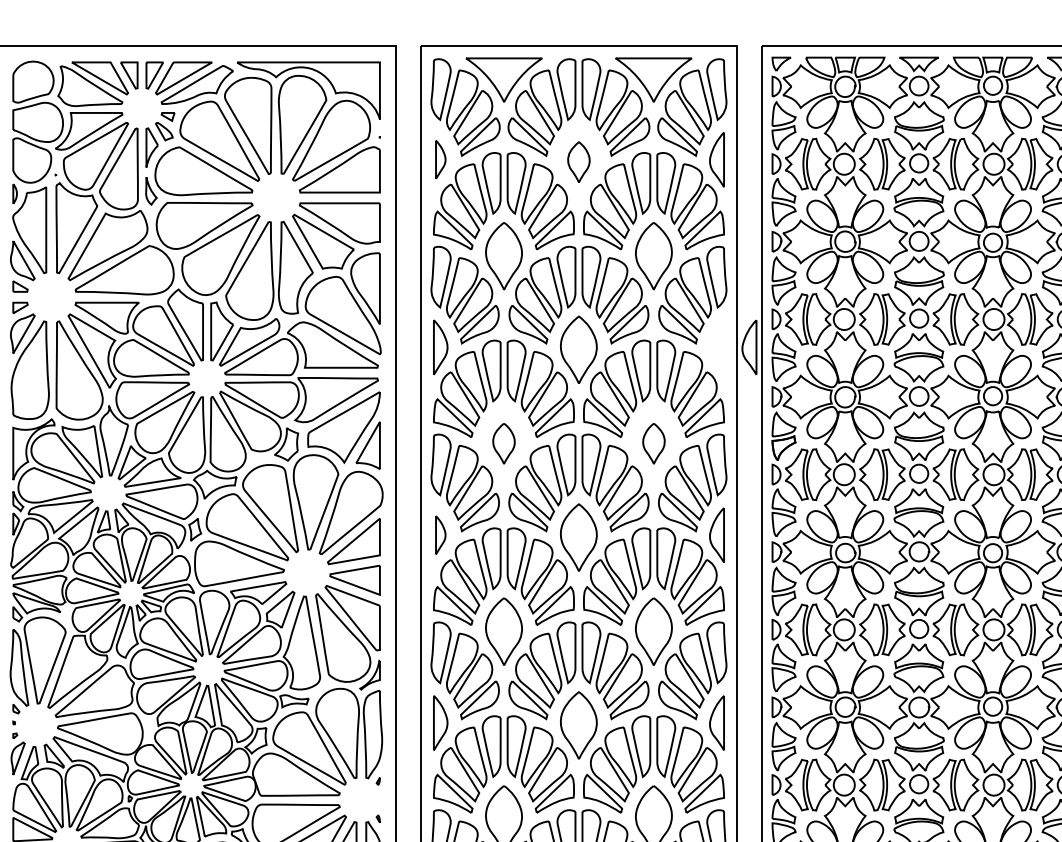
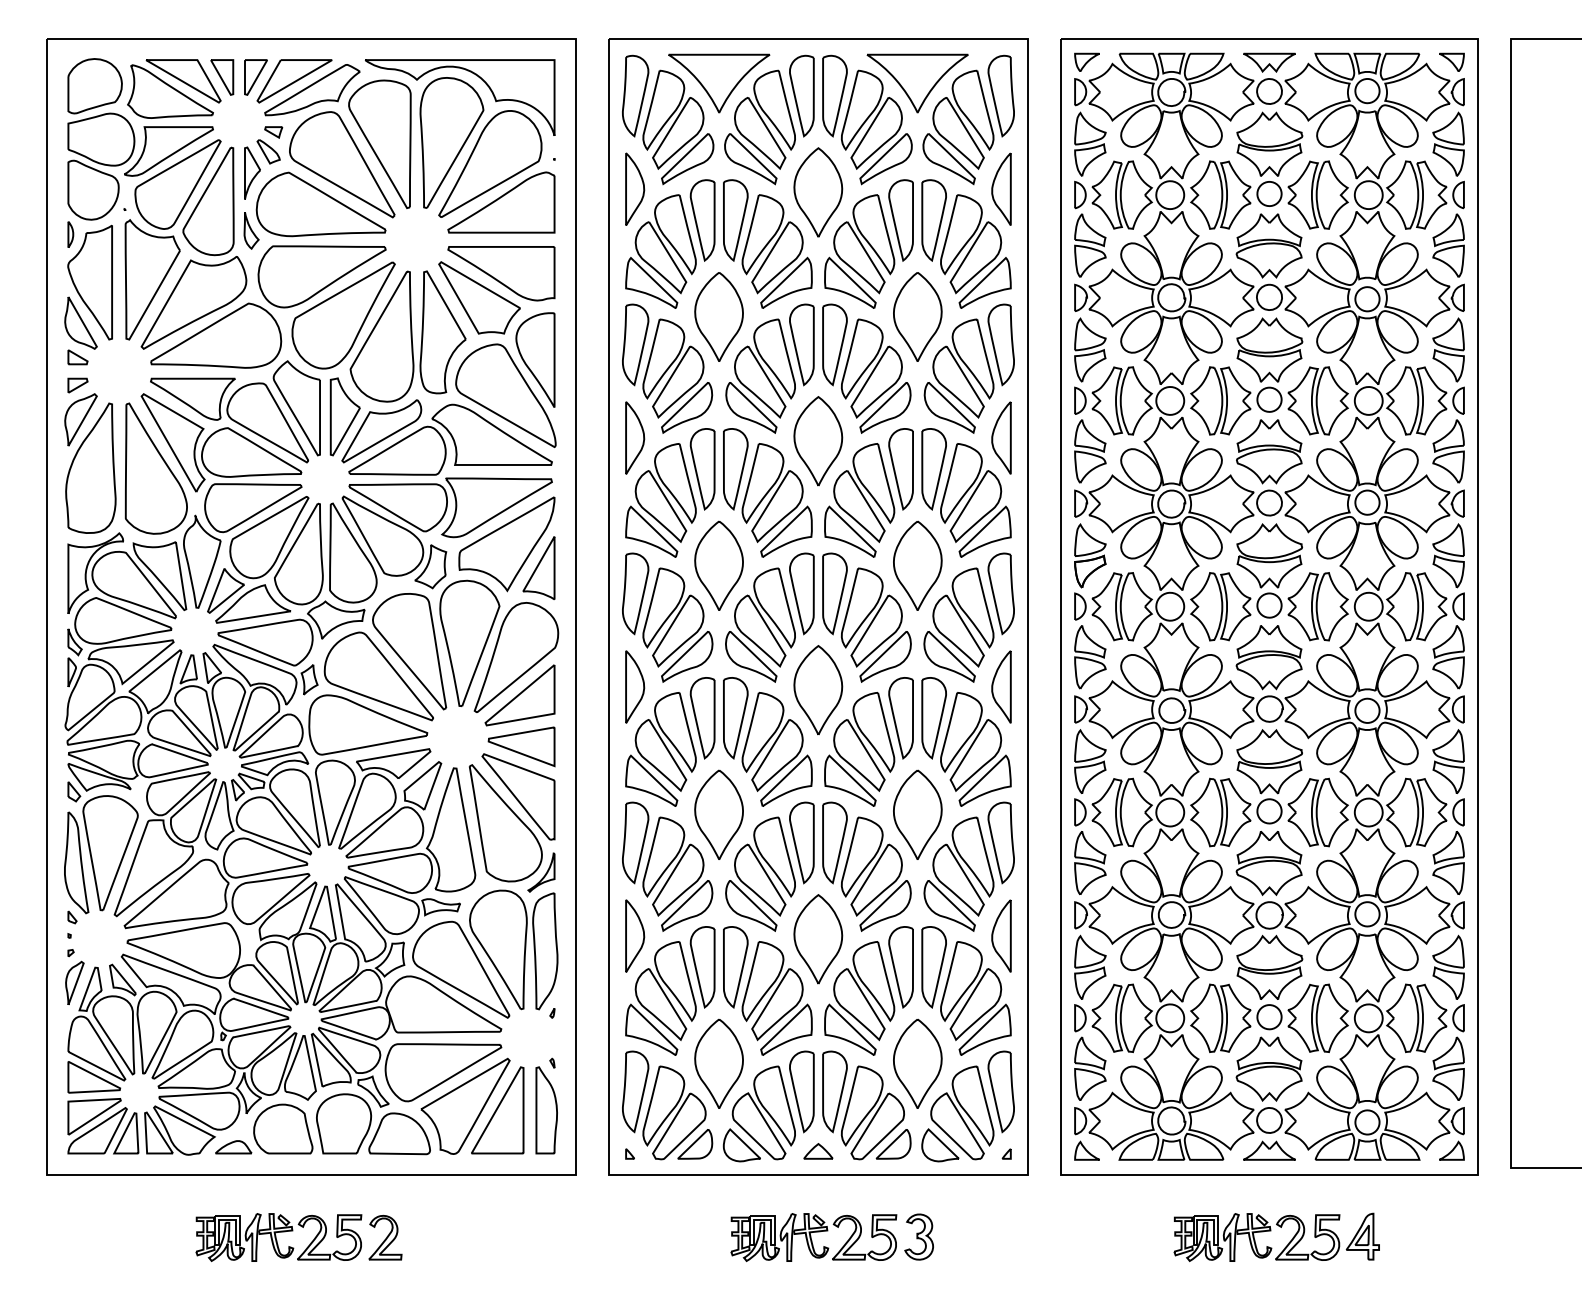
part: (440, 159) -> (635, 188), size x1.43
part: (579, 162) -> (818, 192), size x1.67
part: (749, 347) -> (1001, 437), moved
part: (503, 443) -> (718, 565), size x1.67
part: (653, 443) -> (917, 565), size x1.67
part: (440, 534) -> (635, 686), size x1.43

